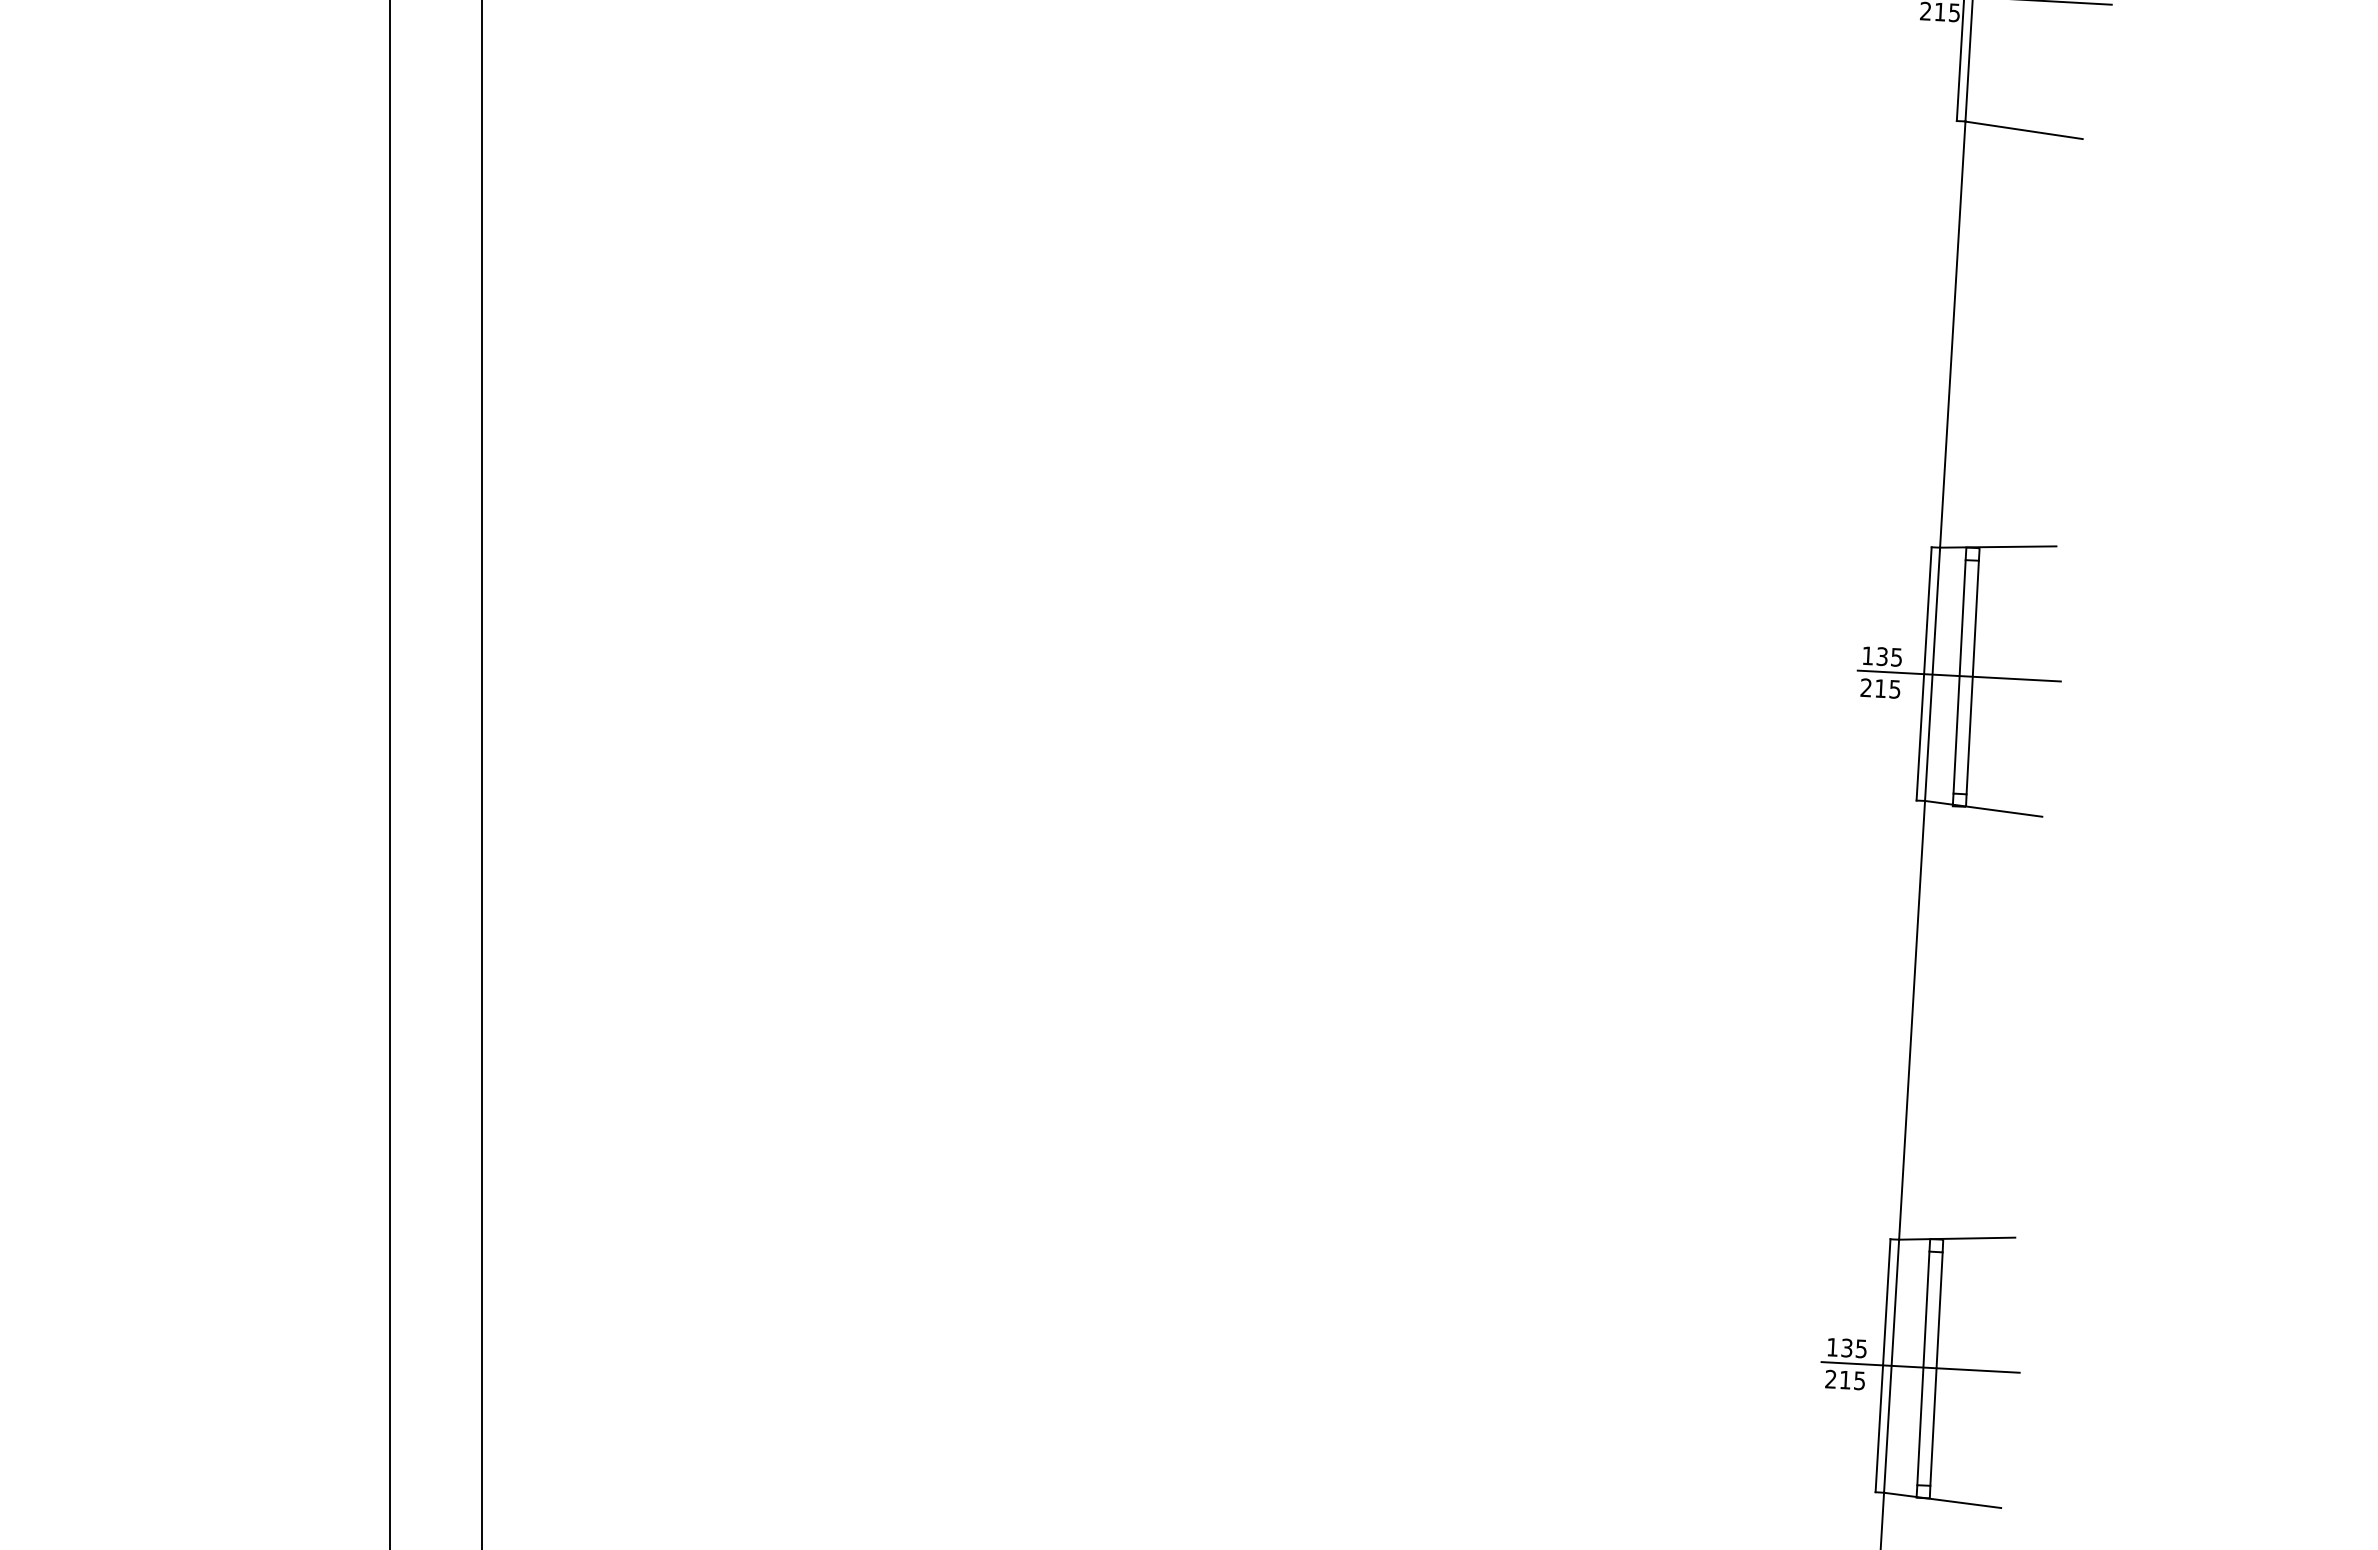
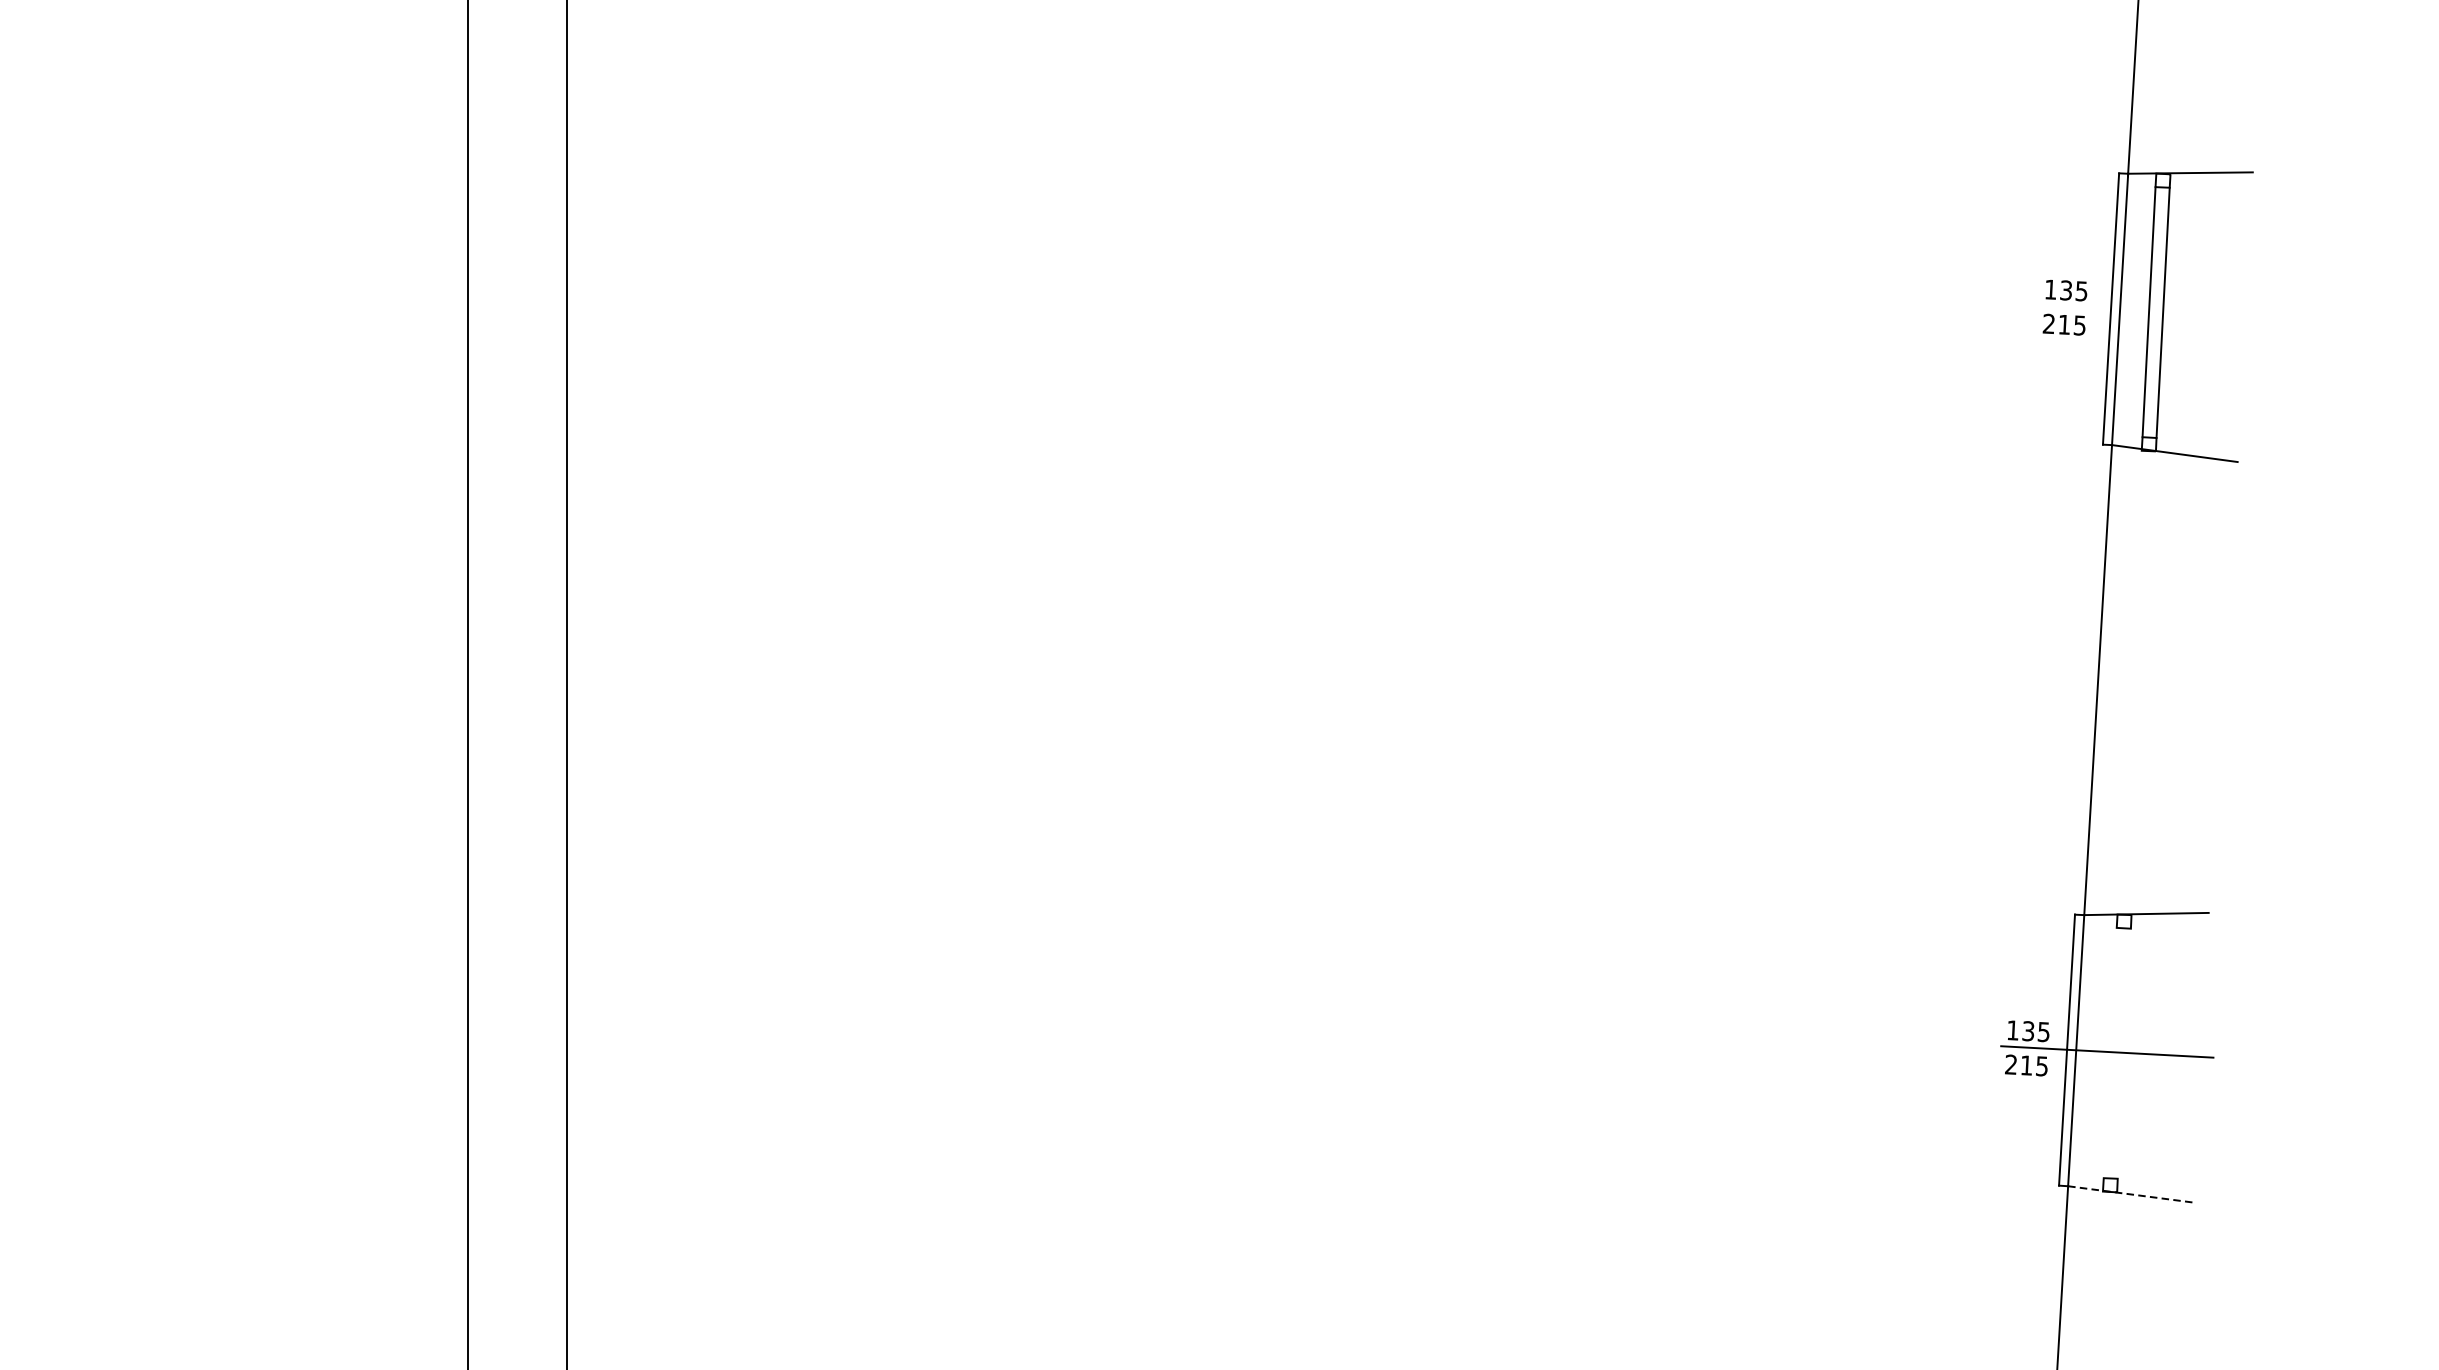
line: (1958, 675) -> (2147, 310), removed
line: (1923, 1368) -> (2110, 1053), removed
line: (1936, 1368) -> (2124, 1053), removed
line: (1943, 1500) -> (2131, 1194), solid -> dashed

